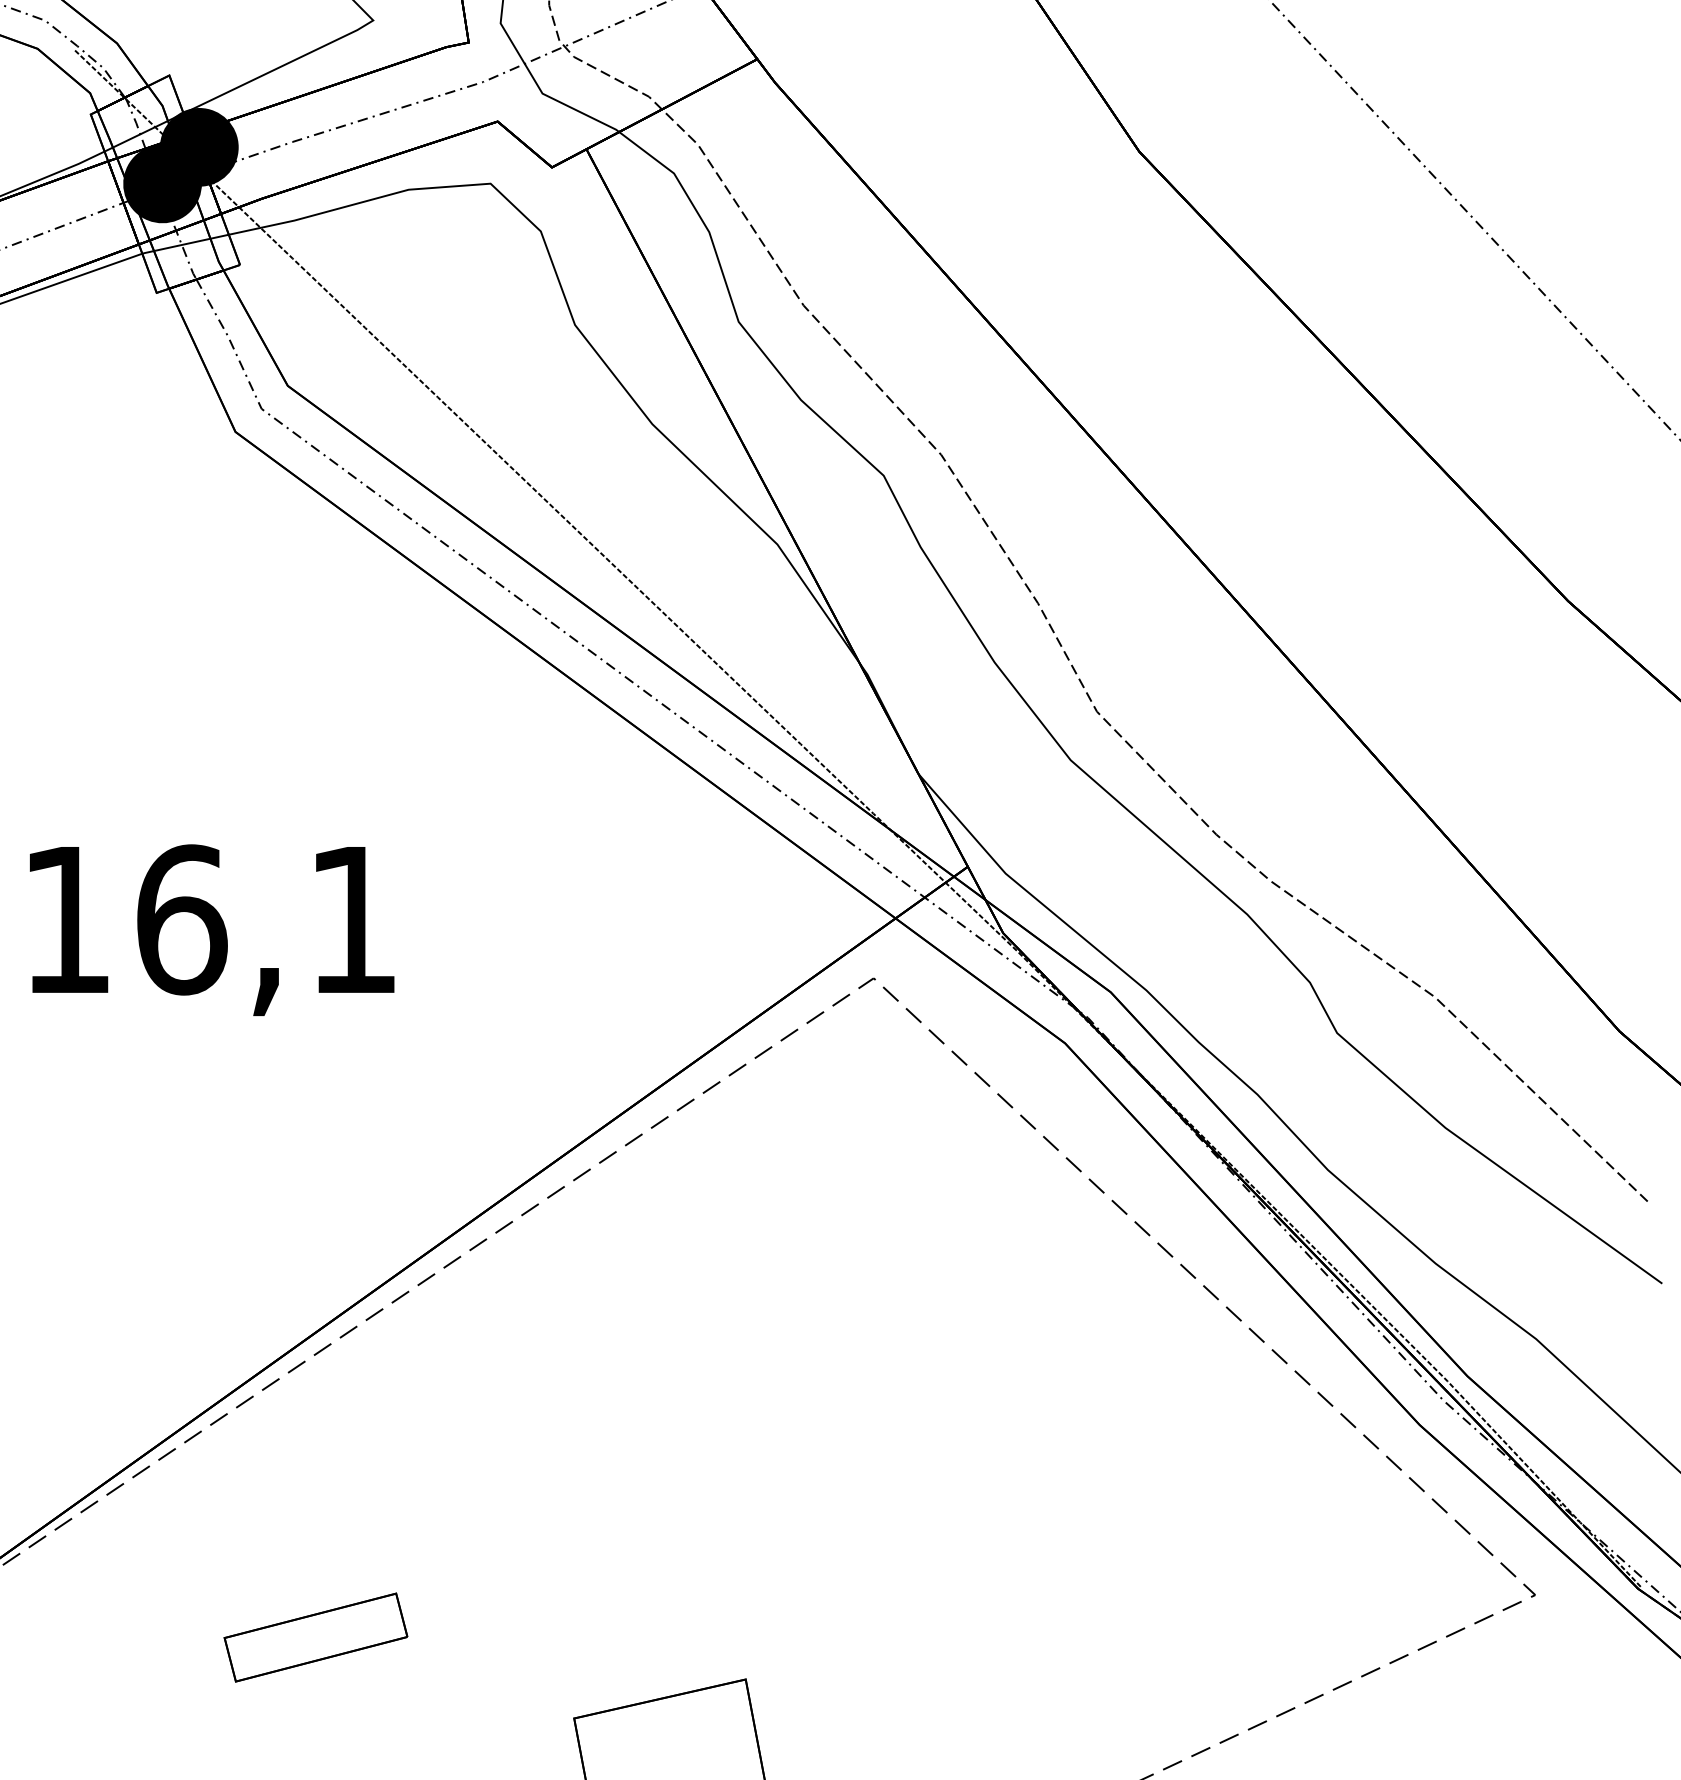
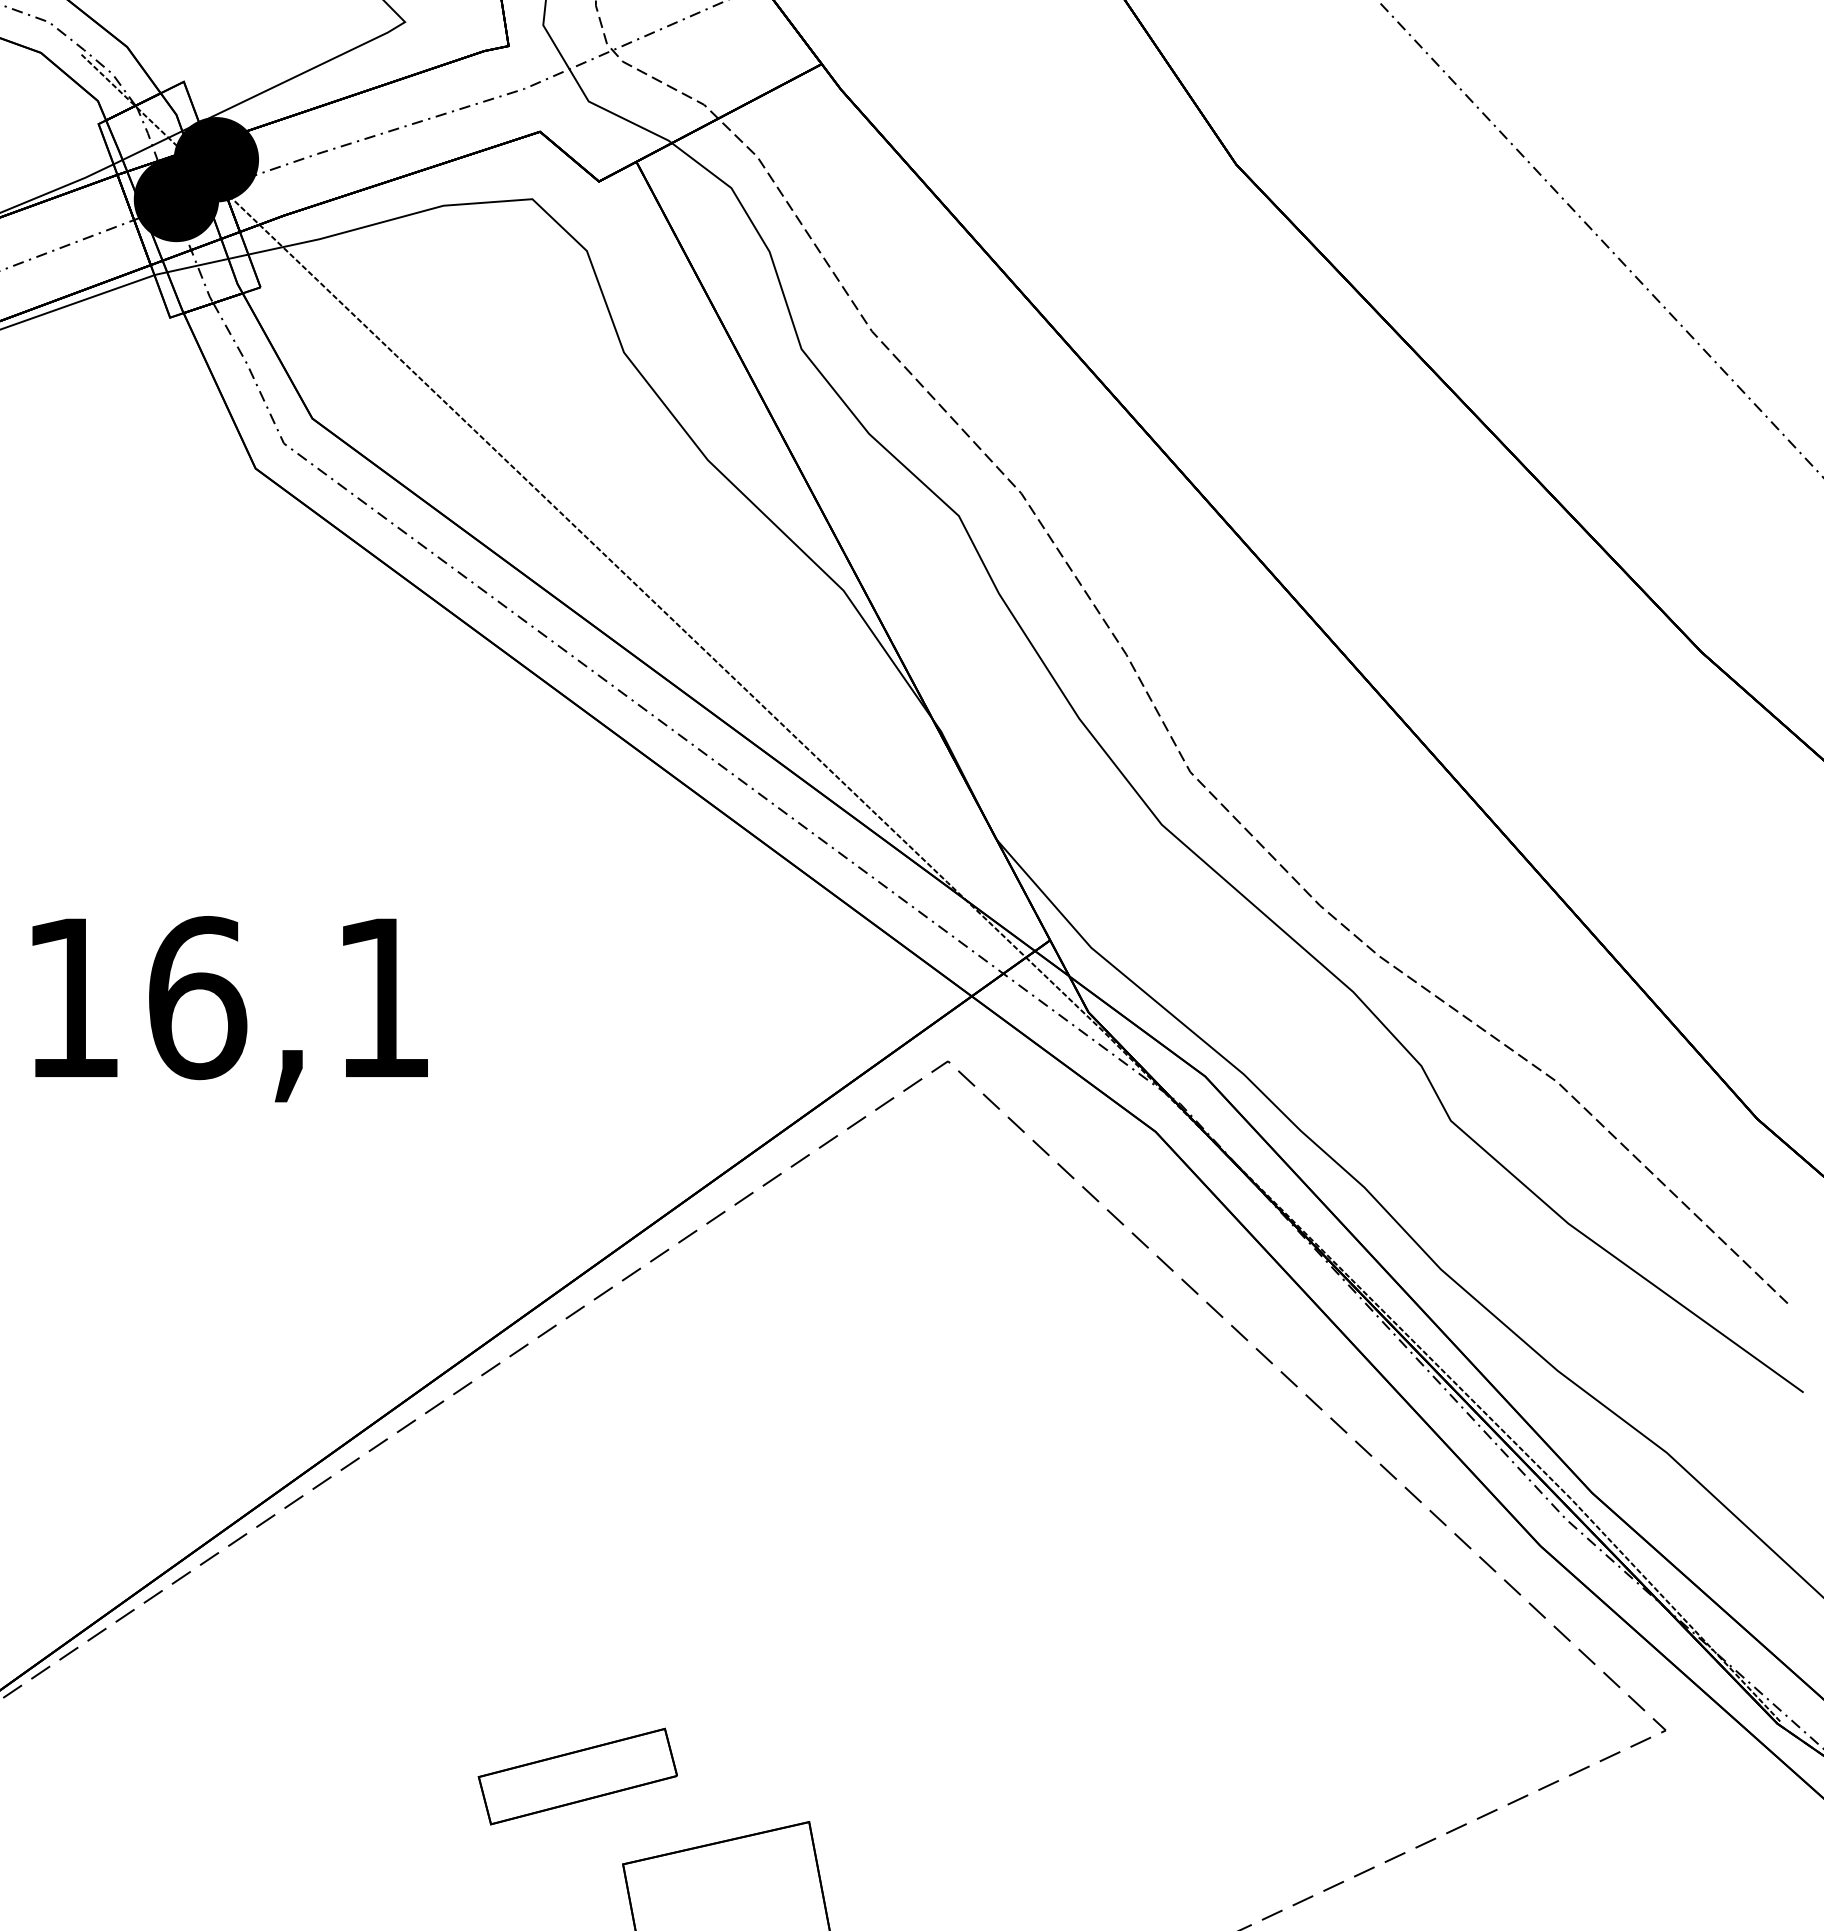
part: (315, 1637) -> (577, 1776), moved

